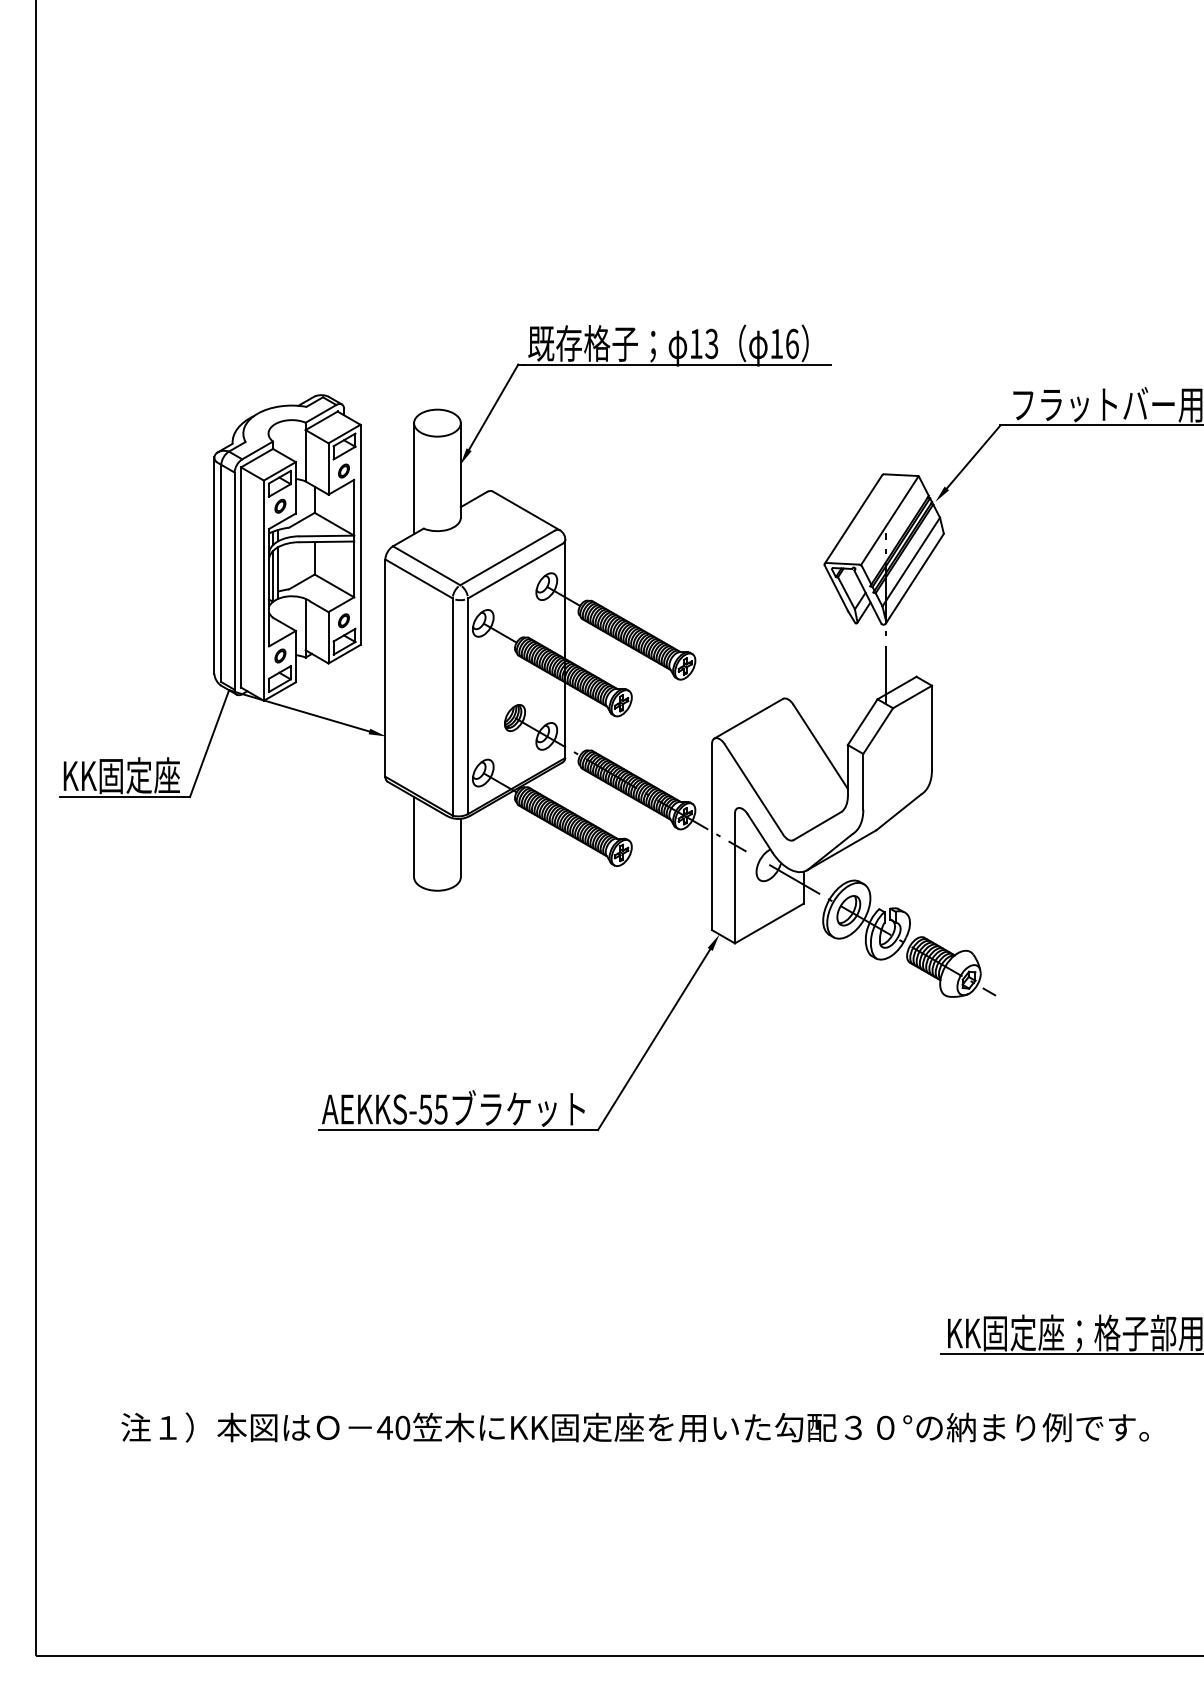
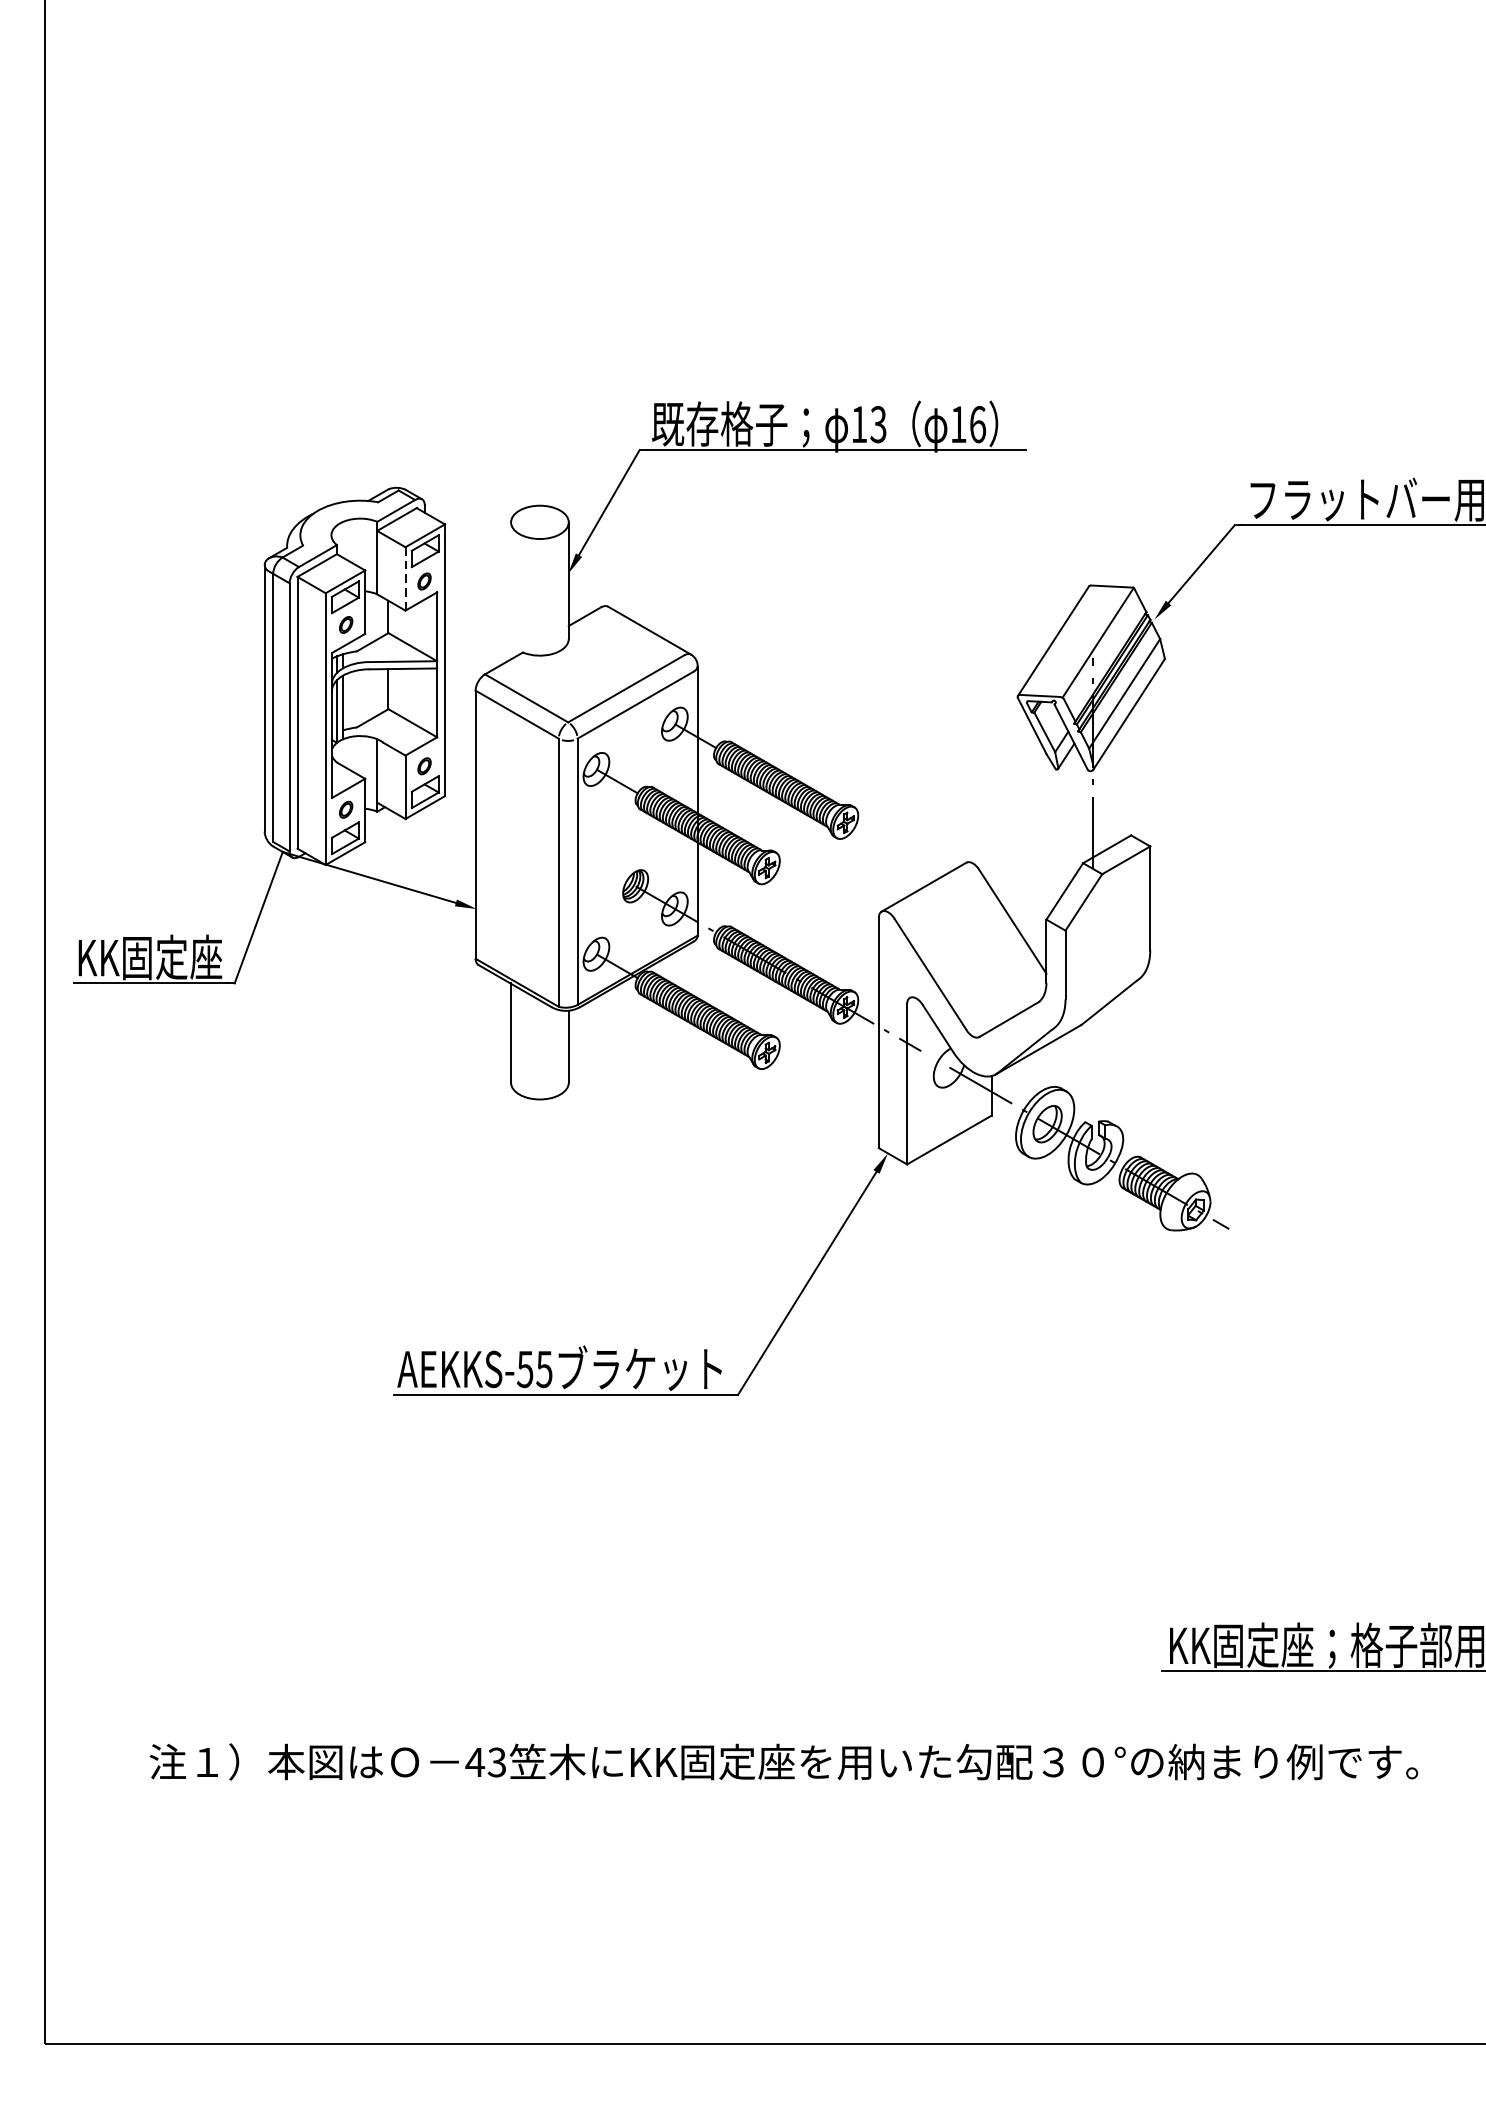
line: (328, 468) -> (405, 578), solid -> dashed
line: (414, 478) -> (511, 590), removed
text: (402, 1427) -> (496, 1761), 40 -> 43

